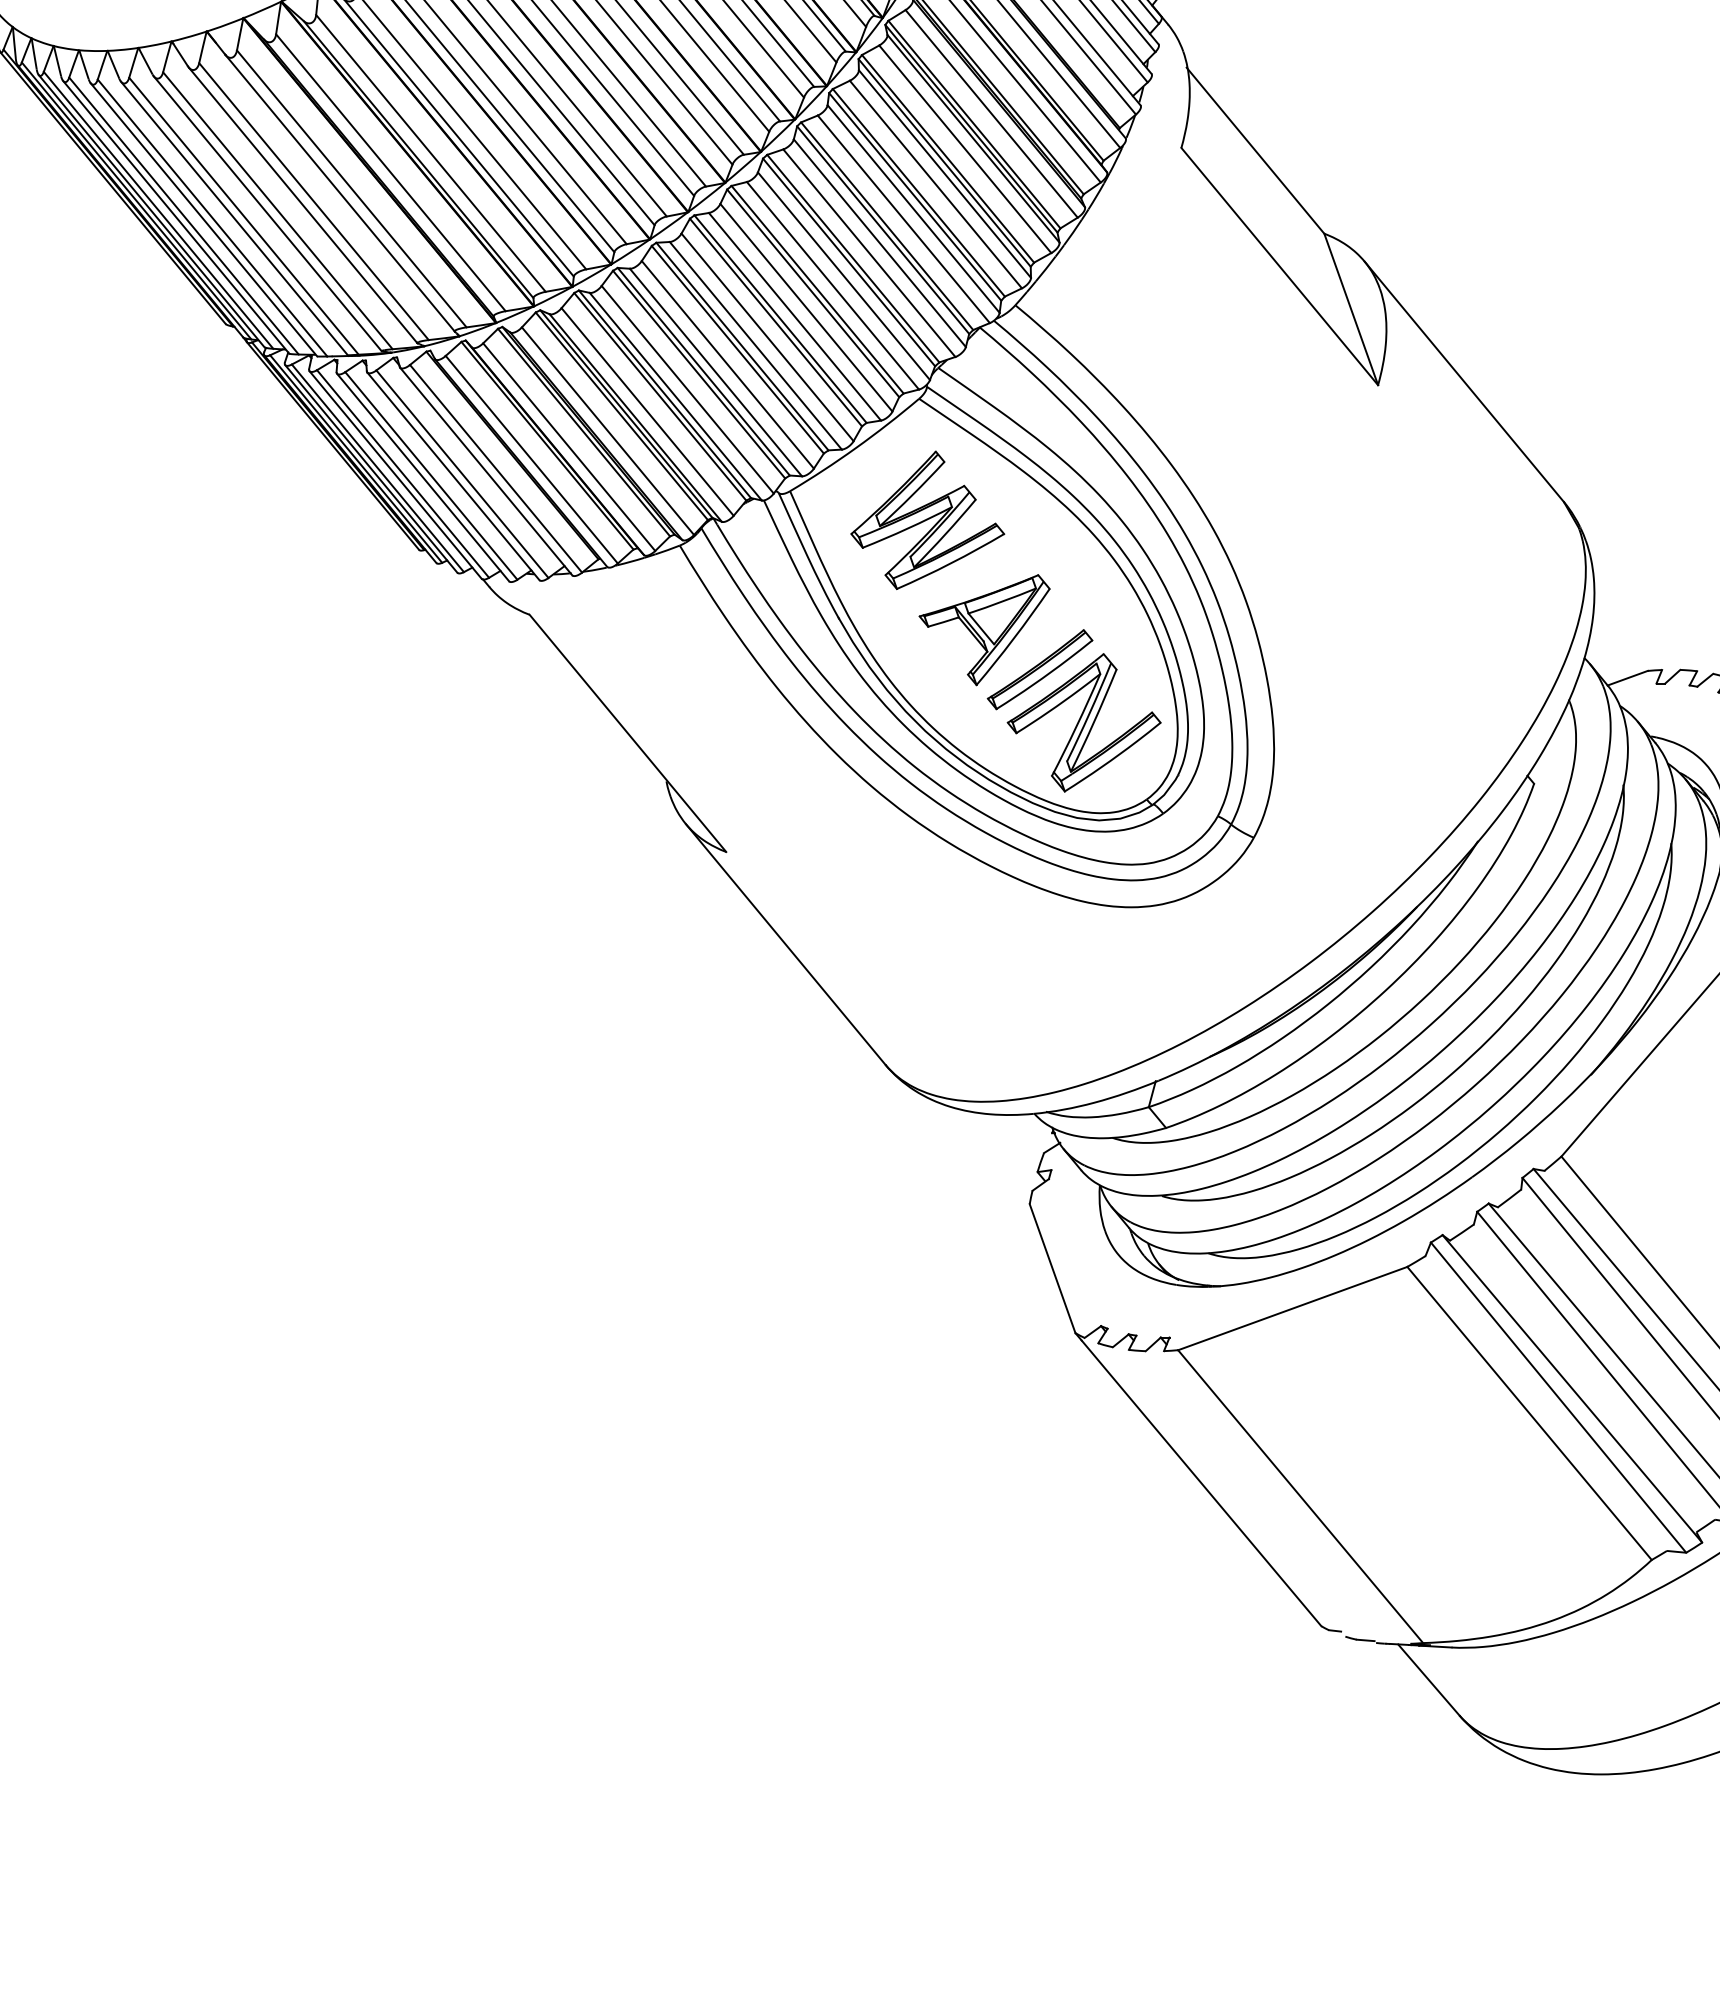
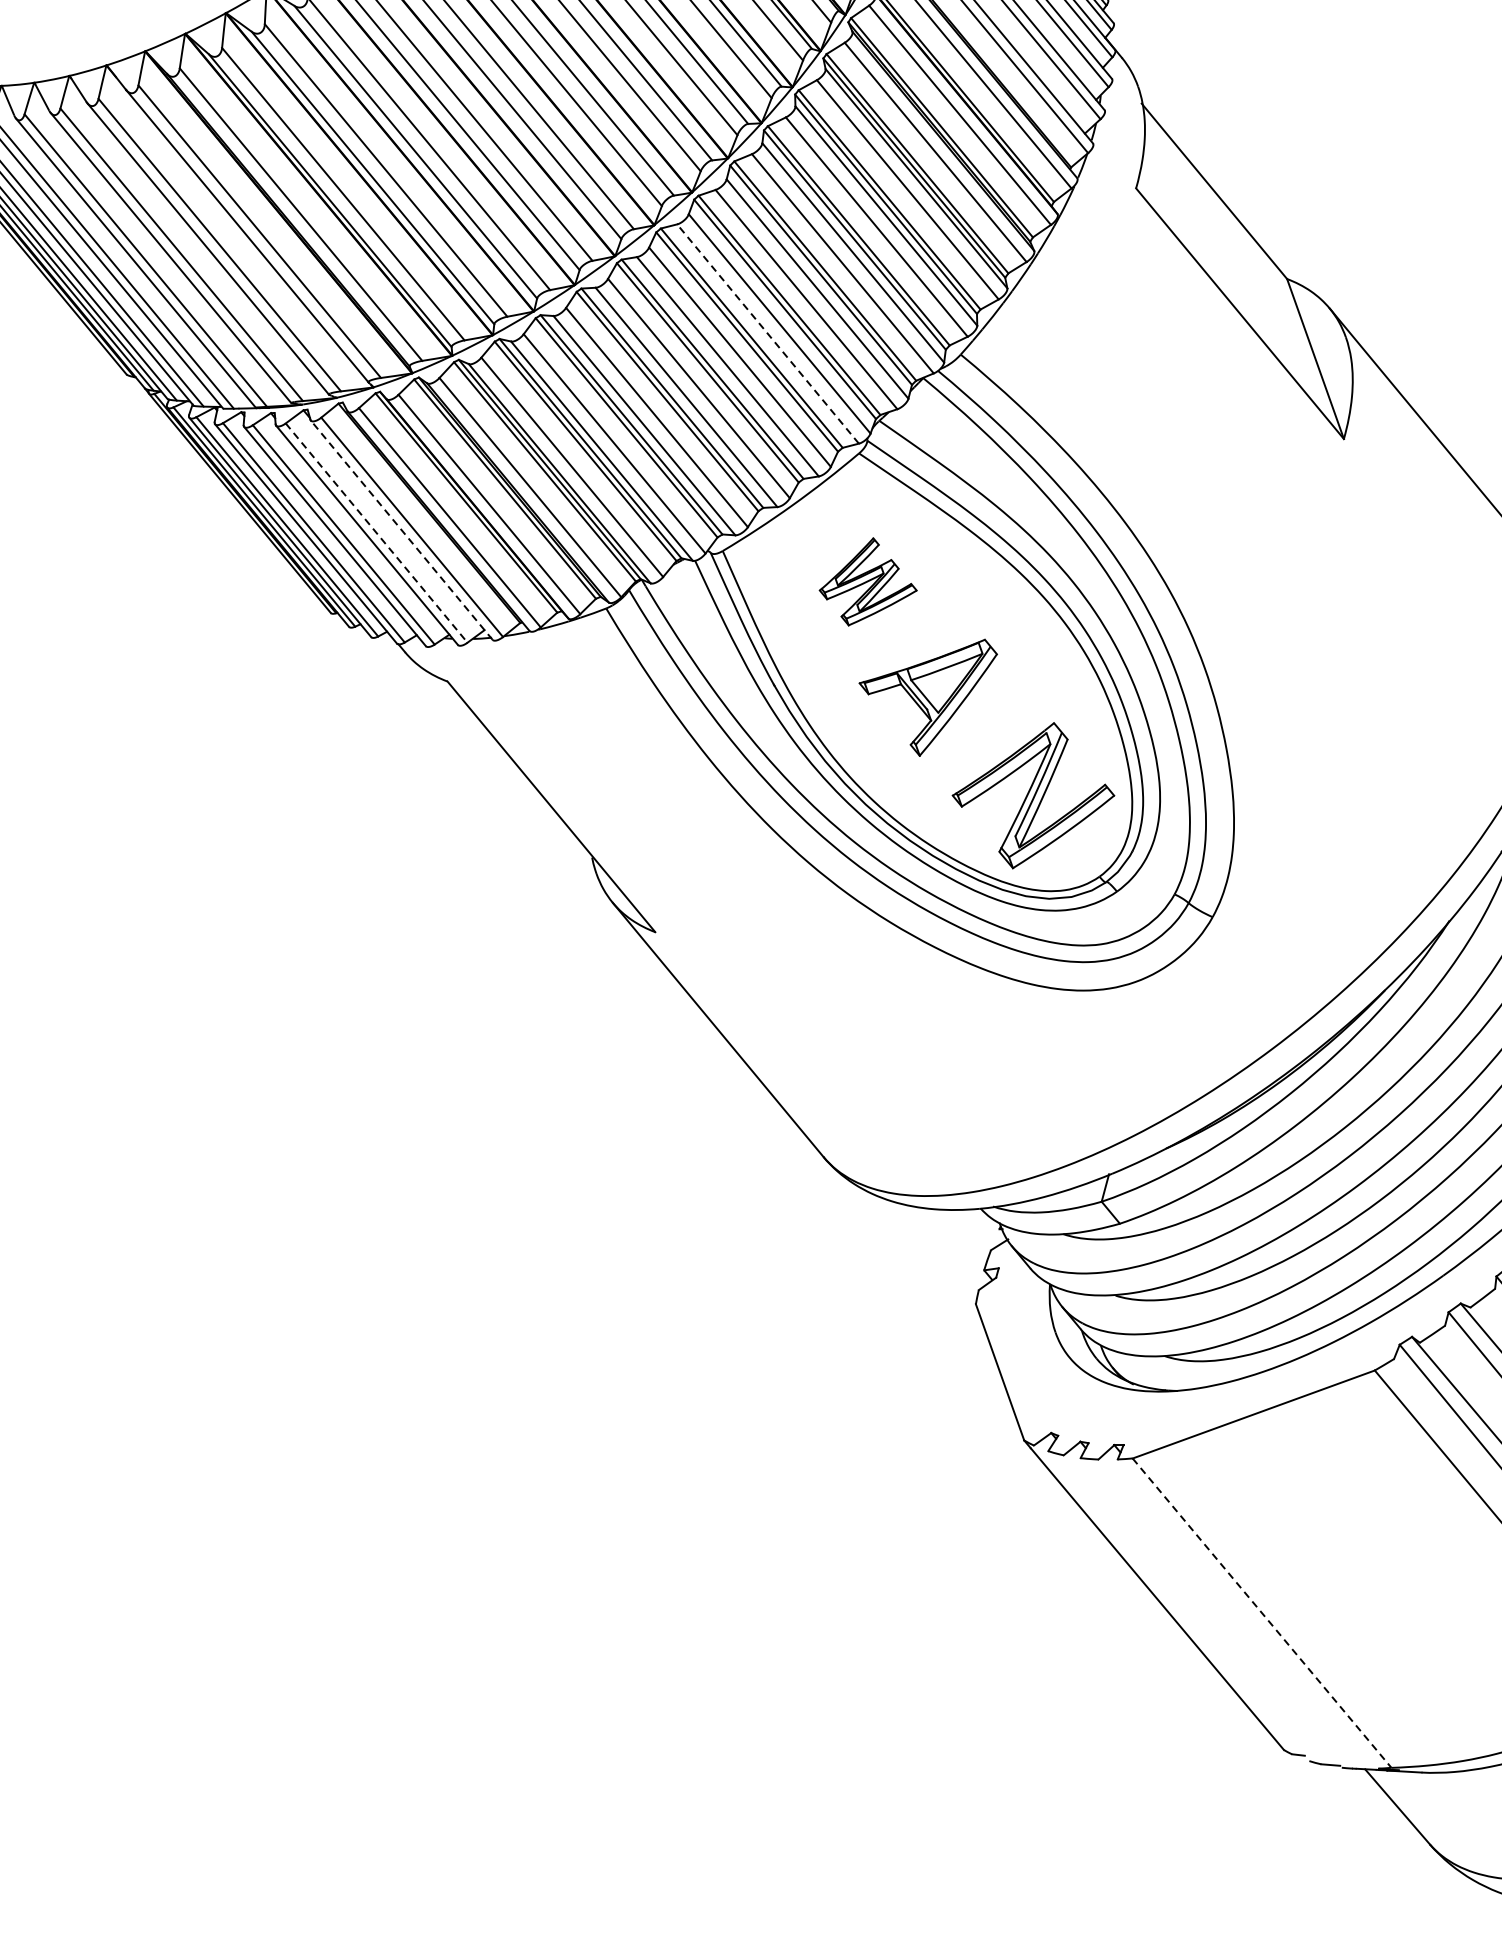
line: (832, 285) -> (767, 333), solid -> dashed
line: (486, 471) -> (402, 530), solid -> dashed
line: (462, 474) -> (376, 533), solid -> dashed
part: (927, 520) -> (867, 581), size x0.6
part: (1039, 669) -> (986, 739), removed
line: (1300, 1496) -> (1261, 1613), solid -> dashed

